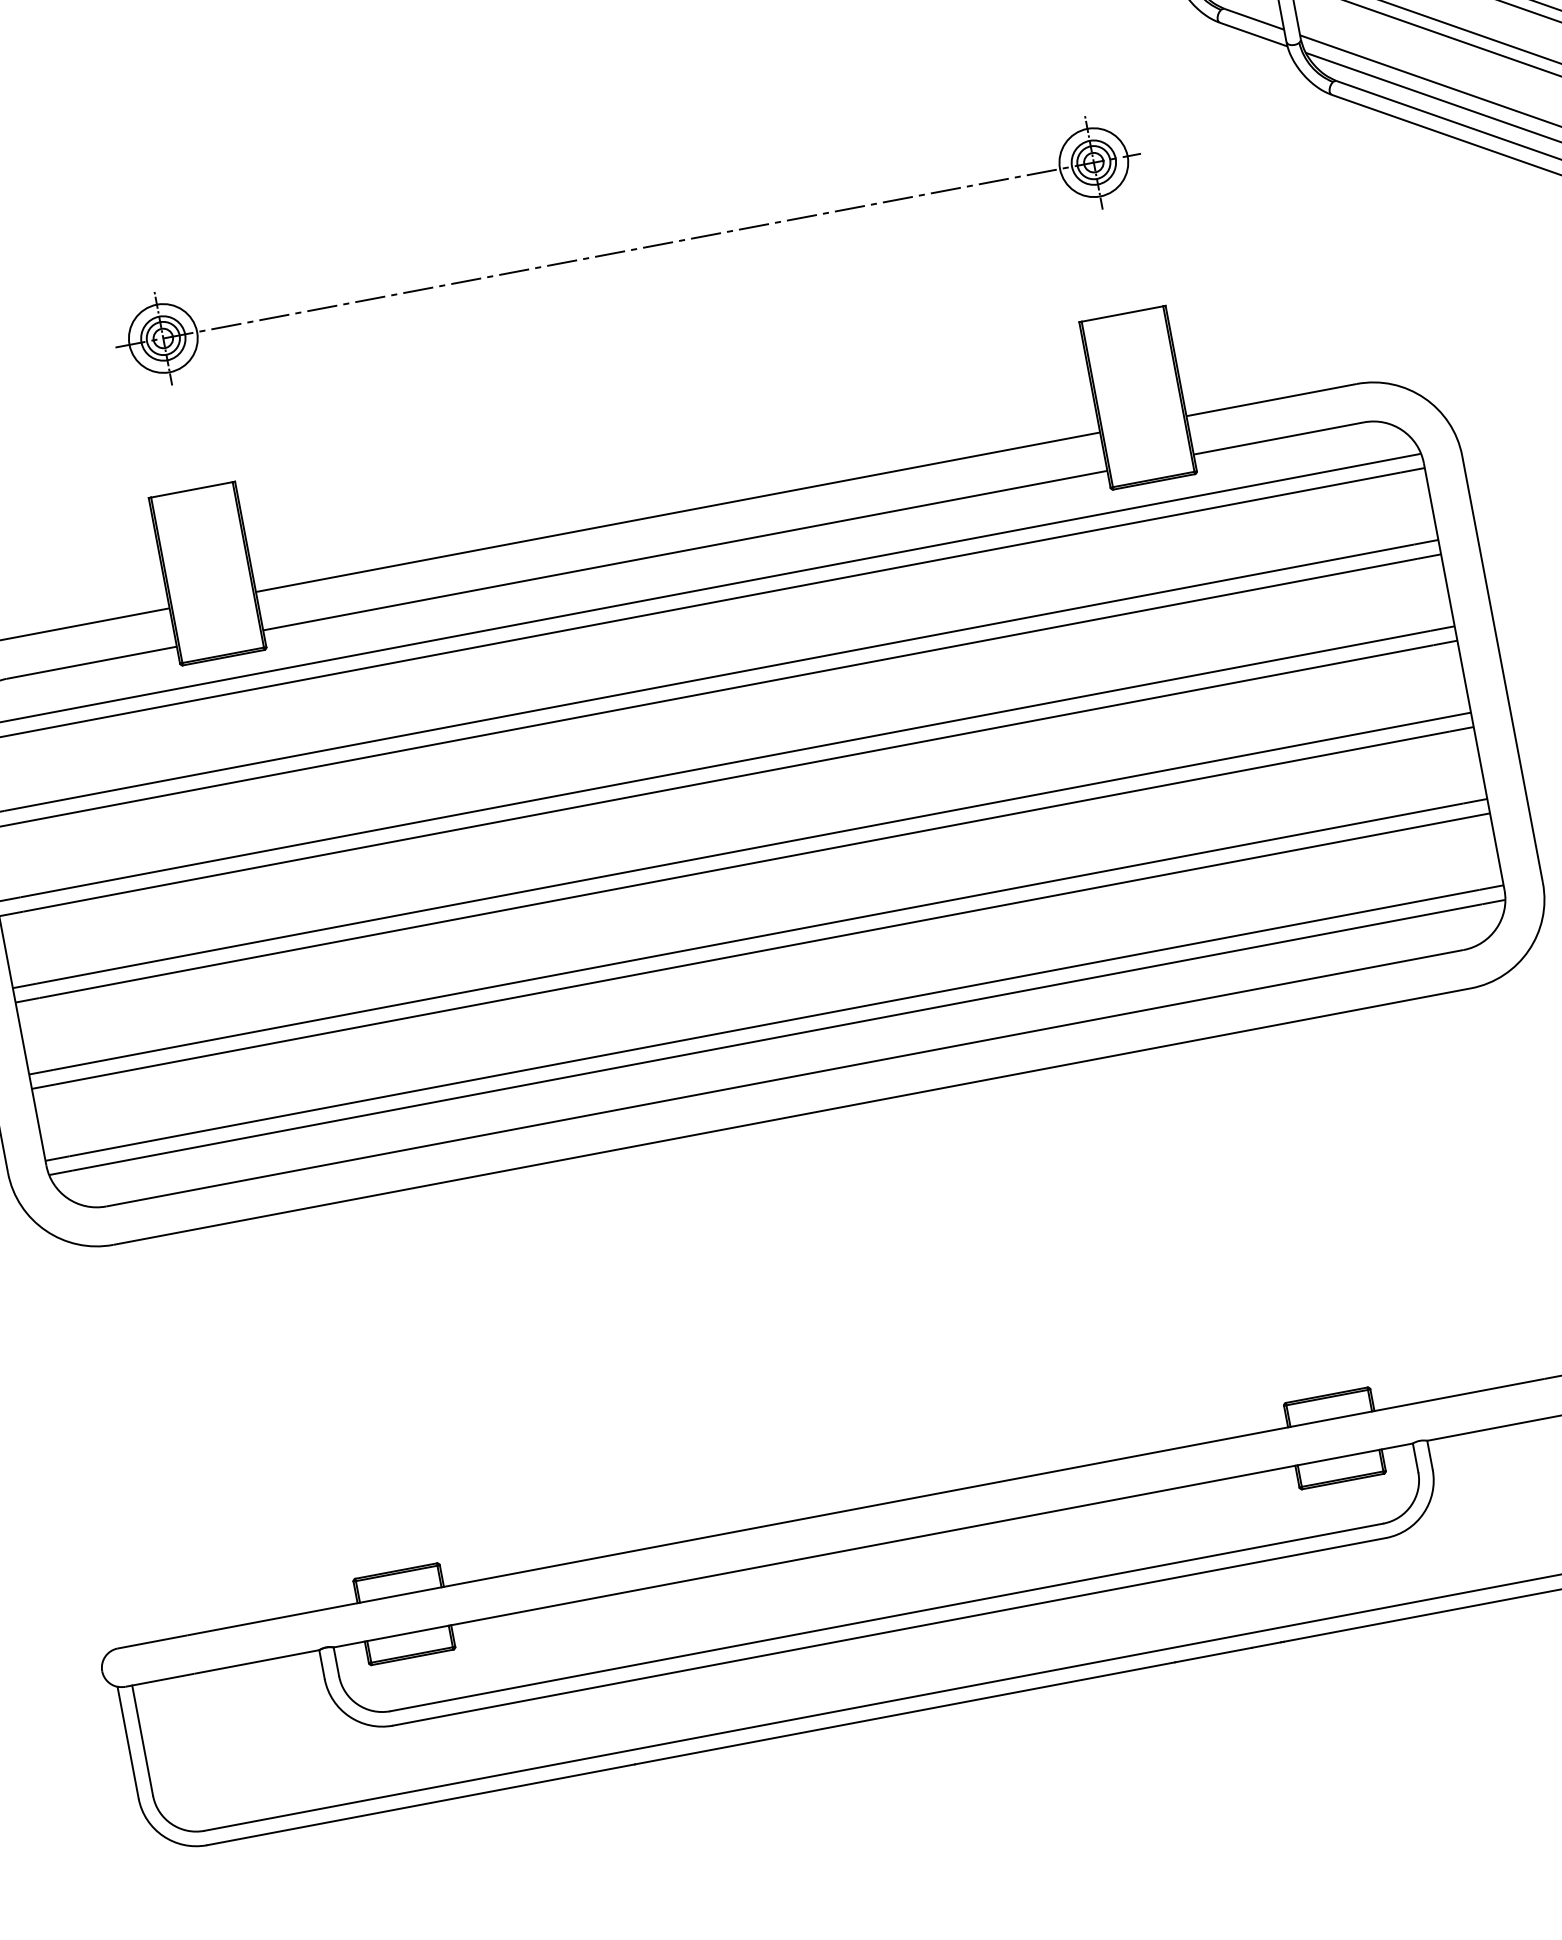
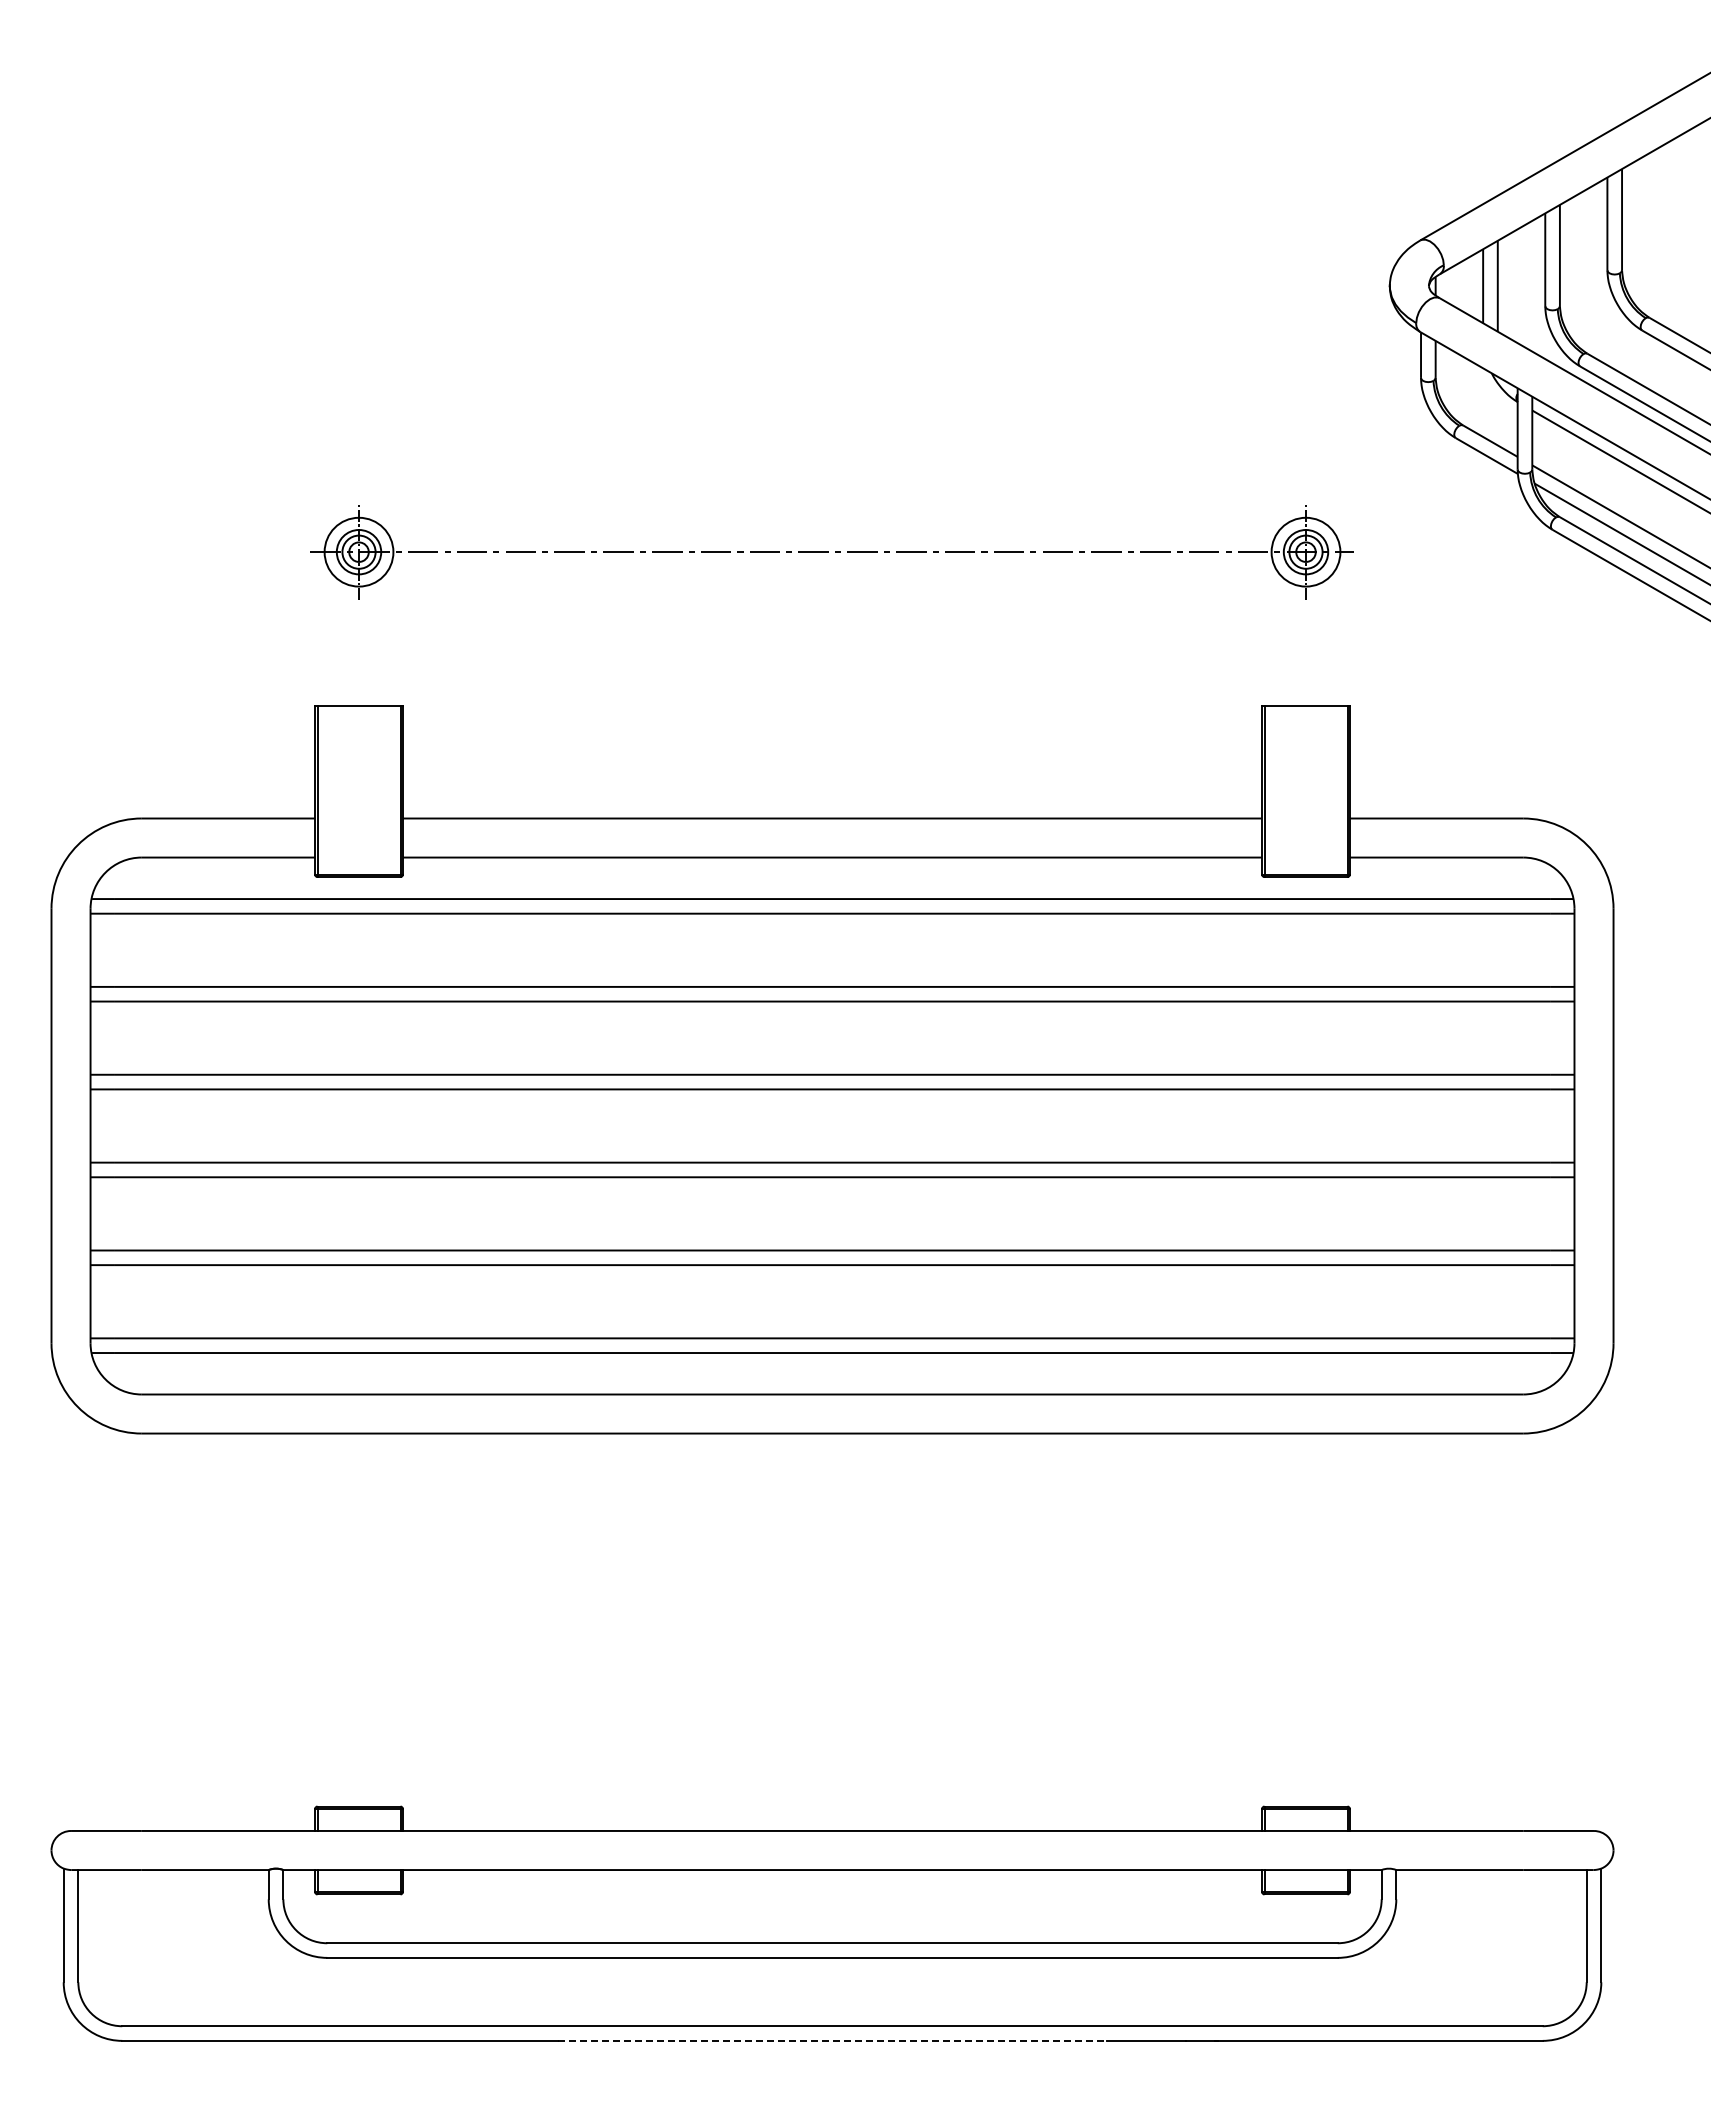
line: (904, 1713) -> (832, 2040), solid -> dashed

